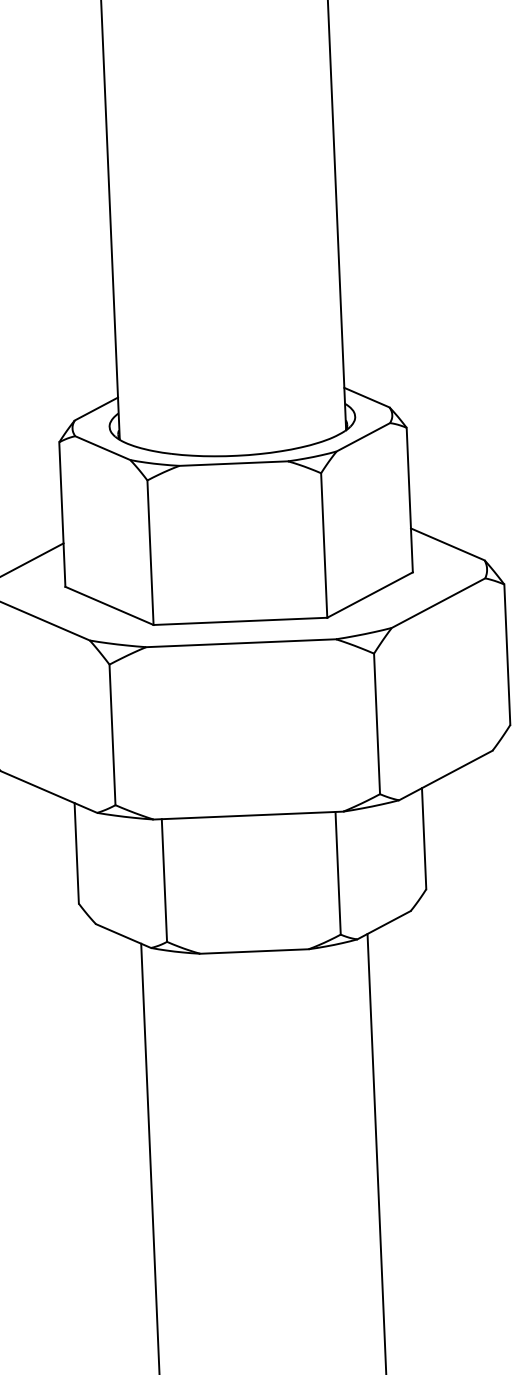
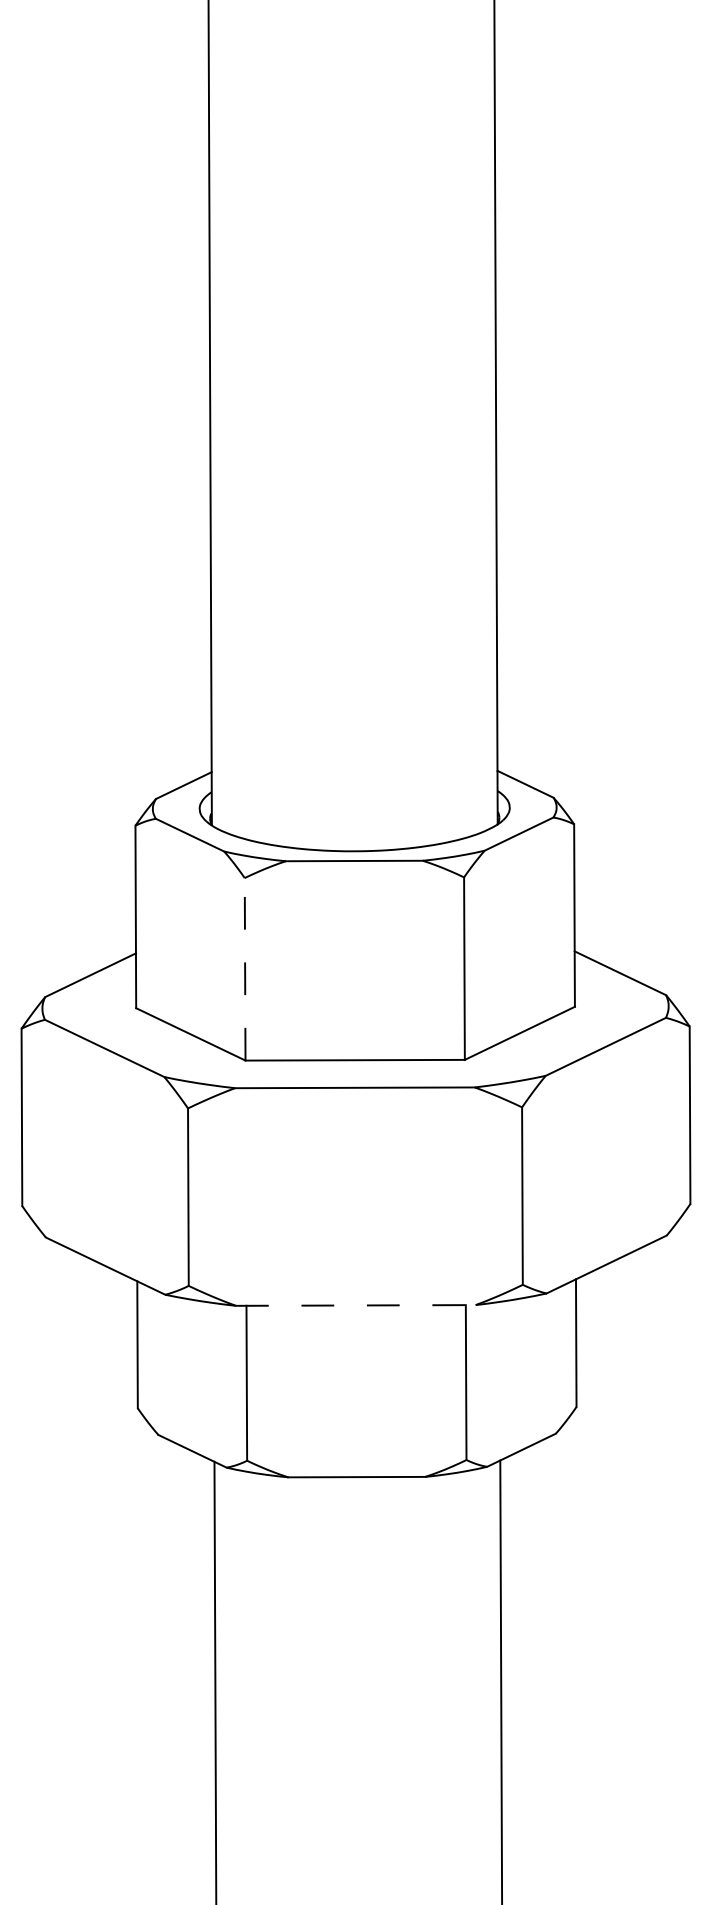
line: (150, 552) -> (245, 968), solid -> dashed
line: (248, 815) -> (355, 1305), solid -> dashed

